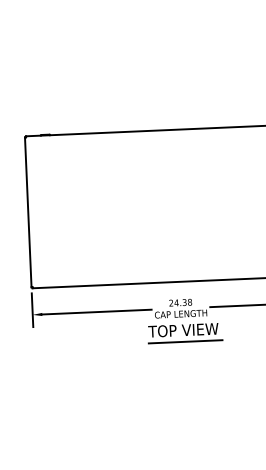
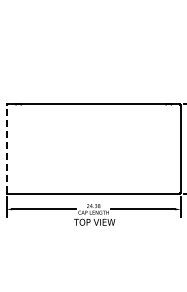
line: (28, 211) -> (6, 148), solid -> dashed
line: (185, 342) -> (95, 229), removed

